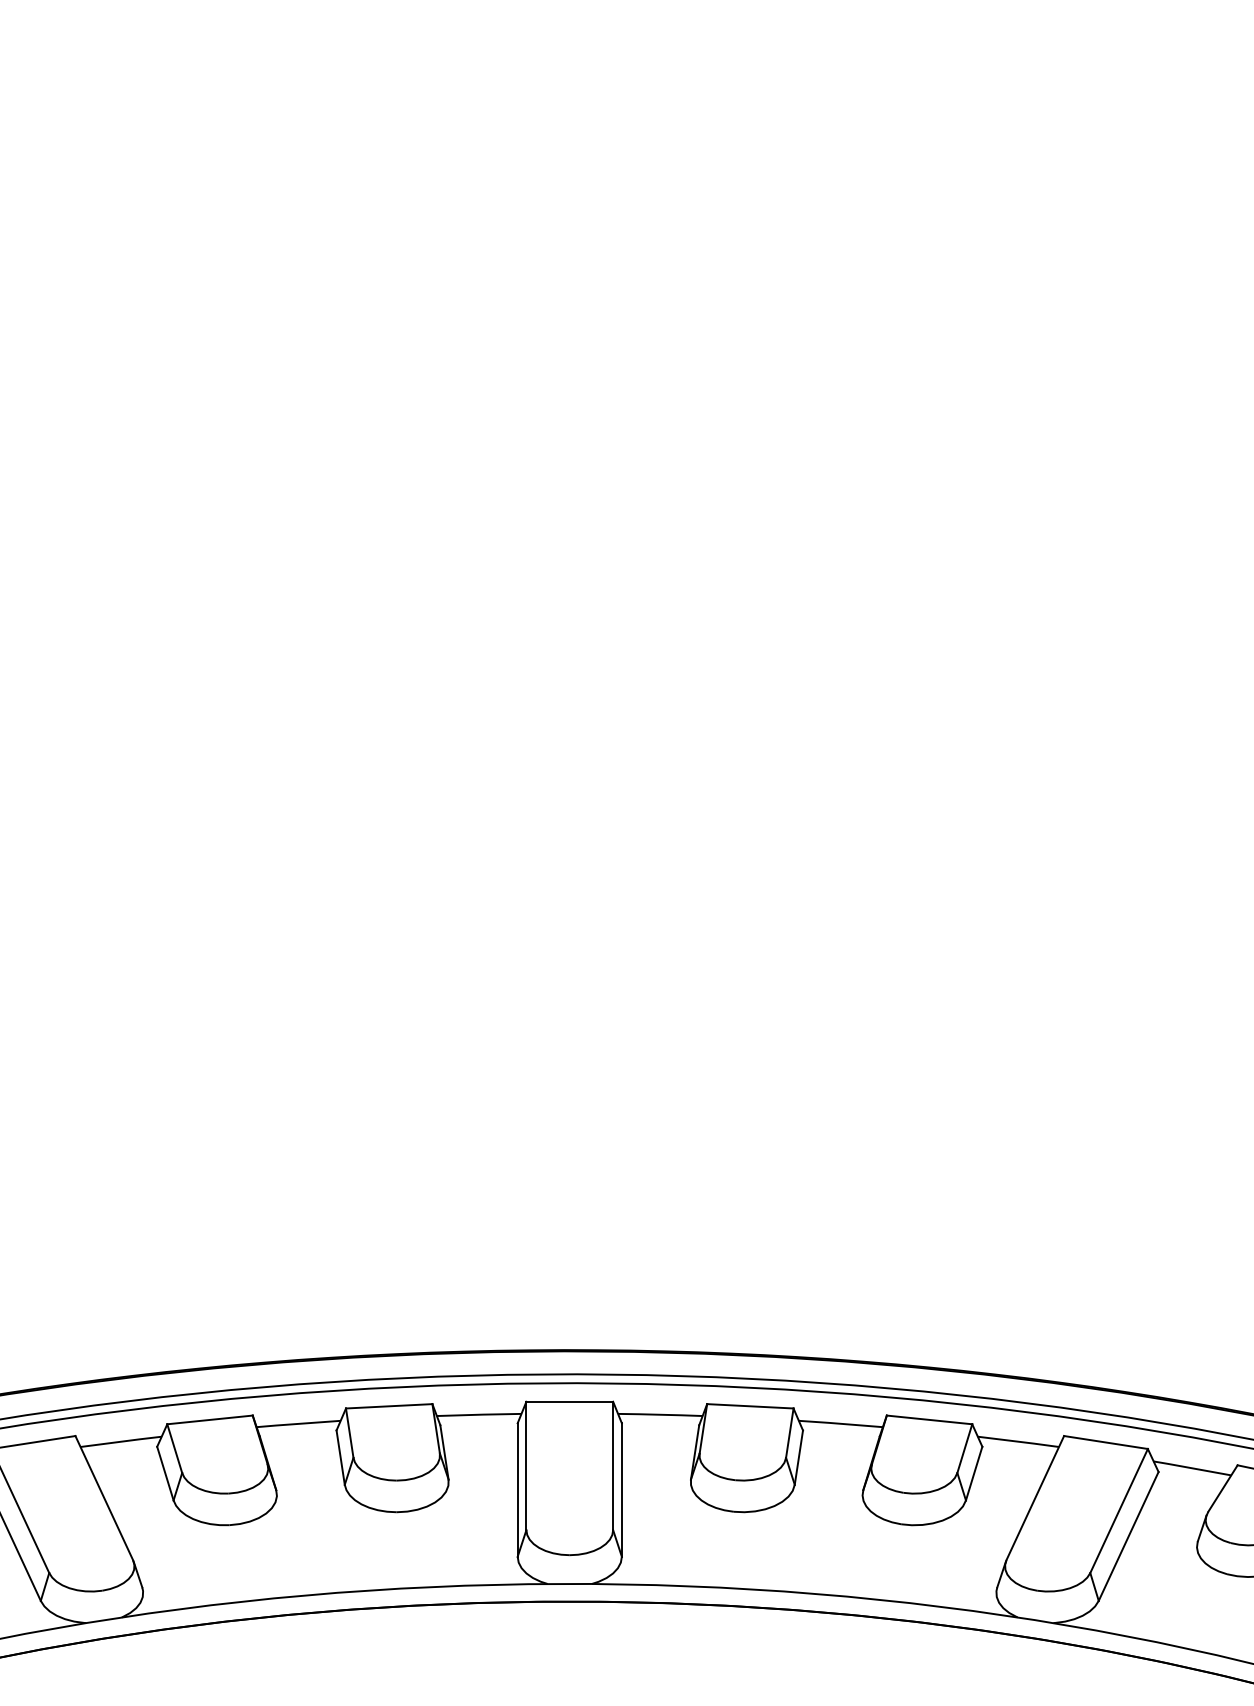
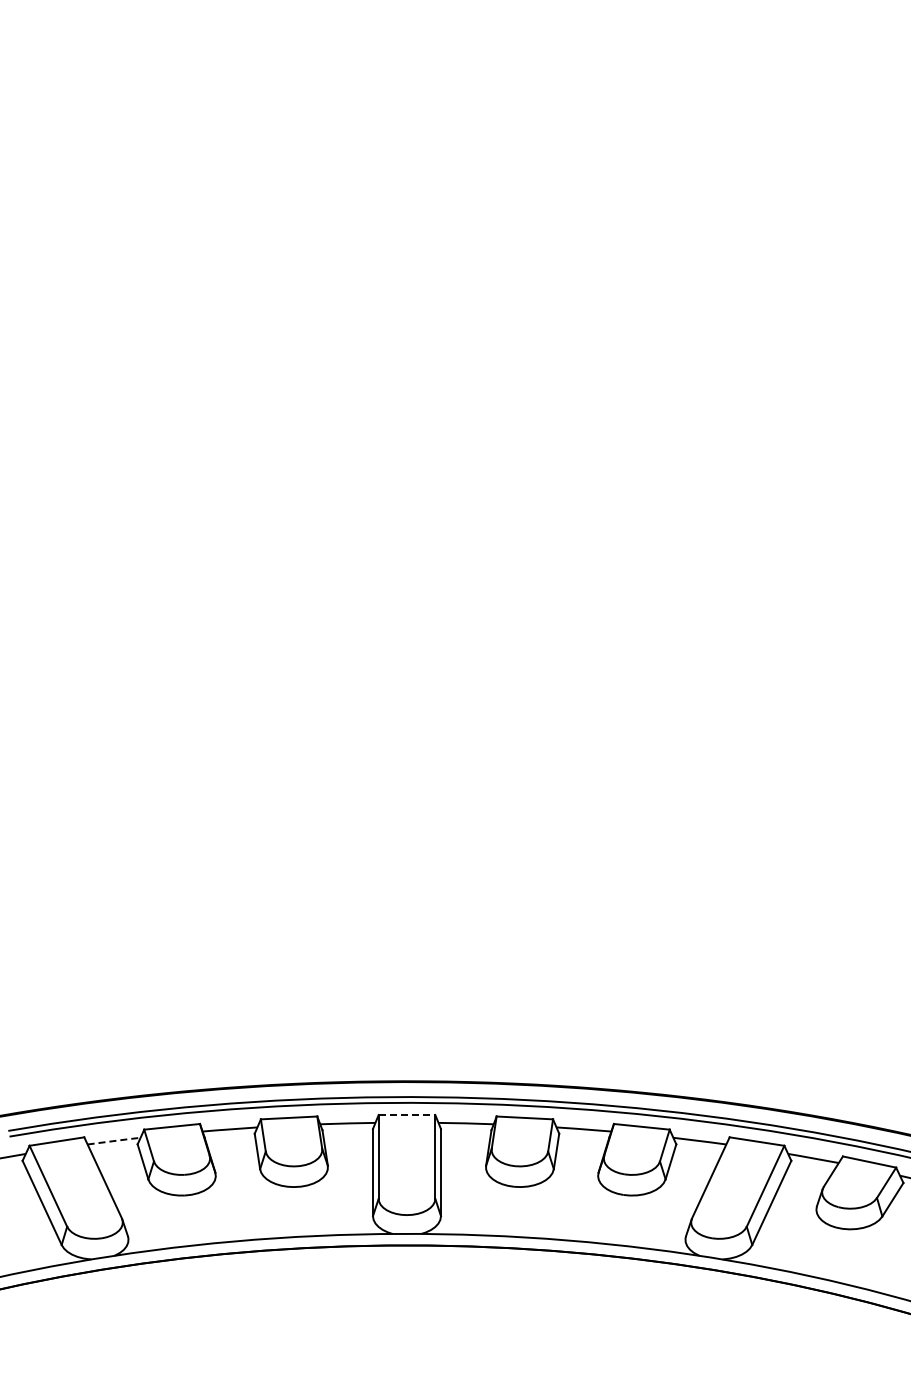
line: (570, 1401) -> (407, 1114), solid -> dashed
line: (123, 1440) -> (115, 1140), solid -> dashed

